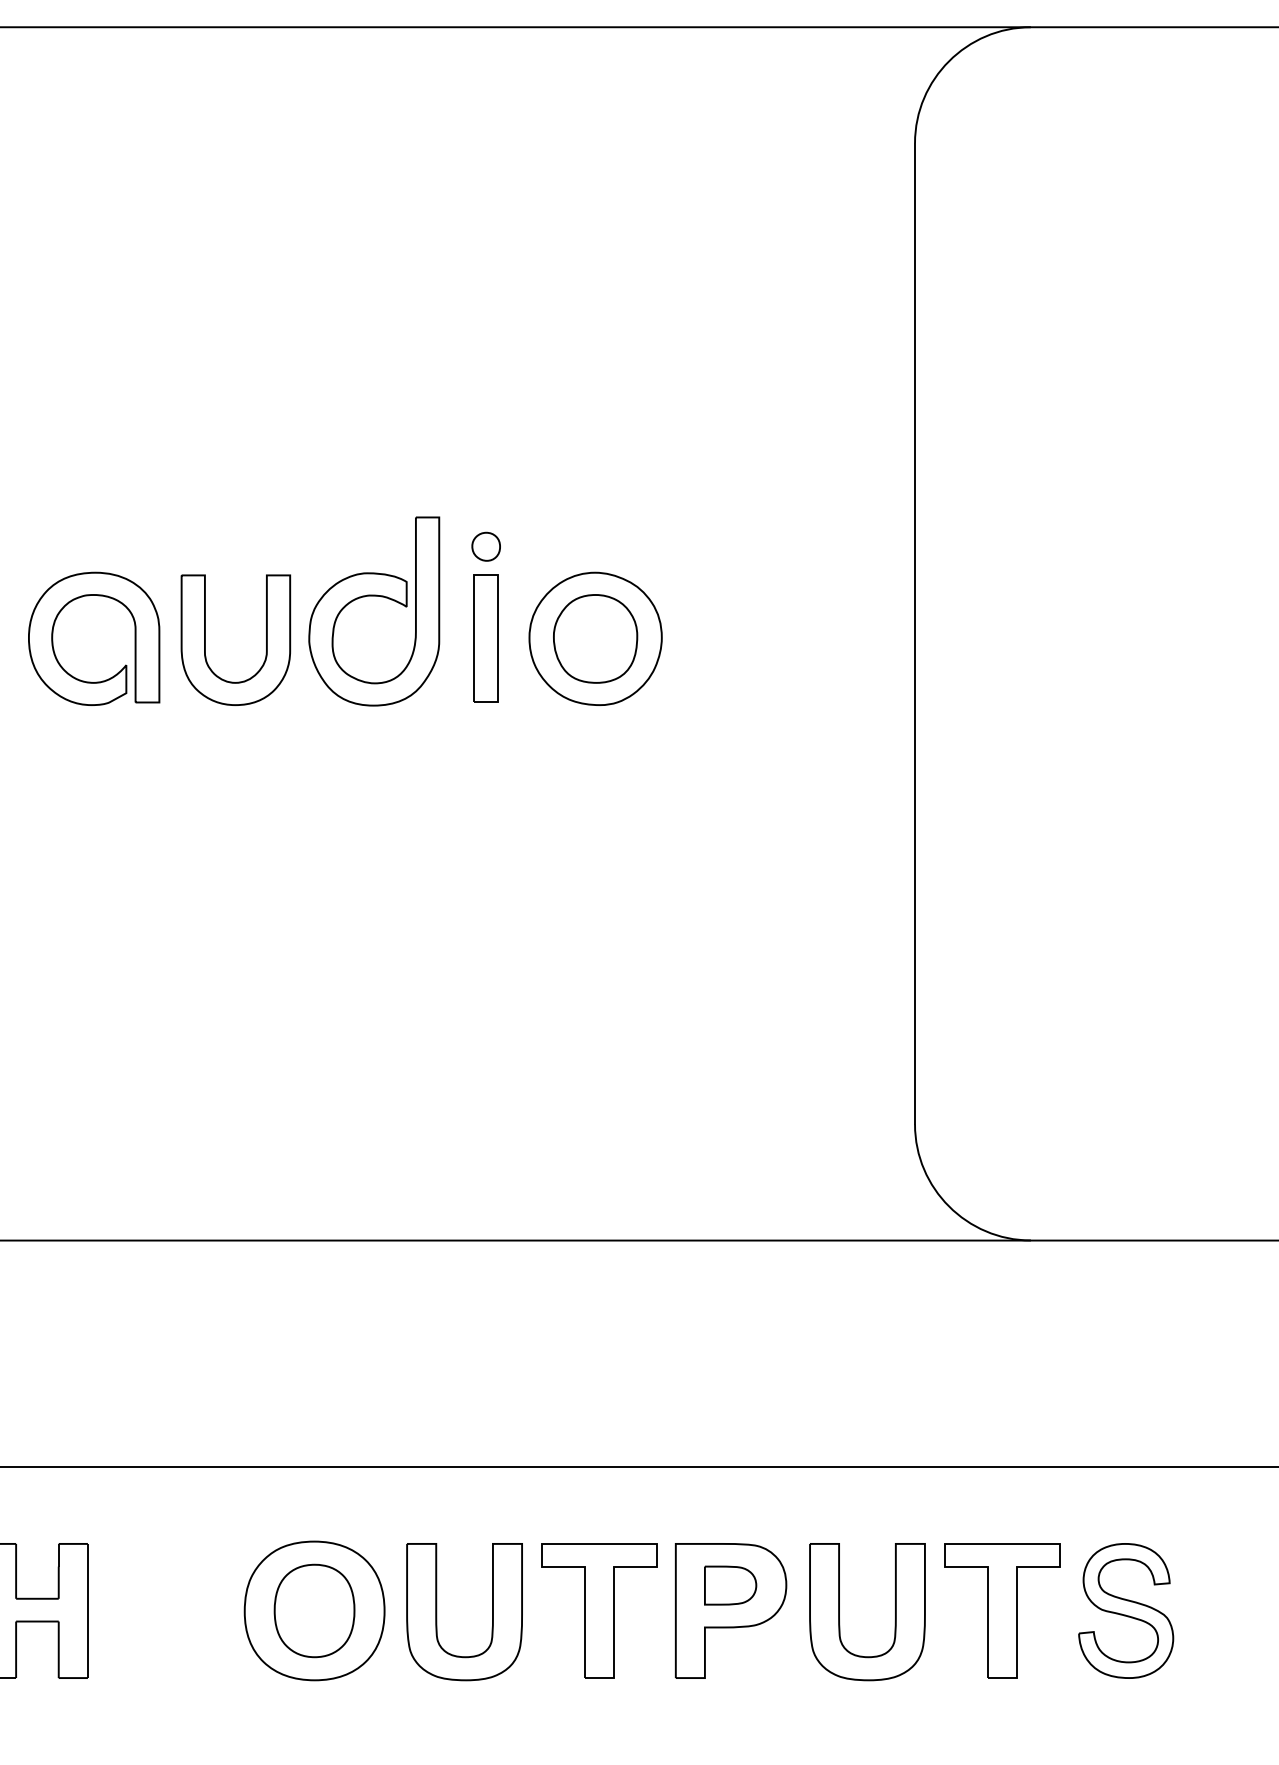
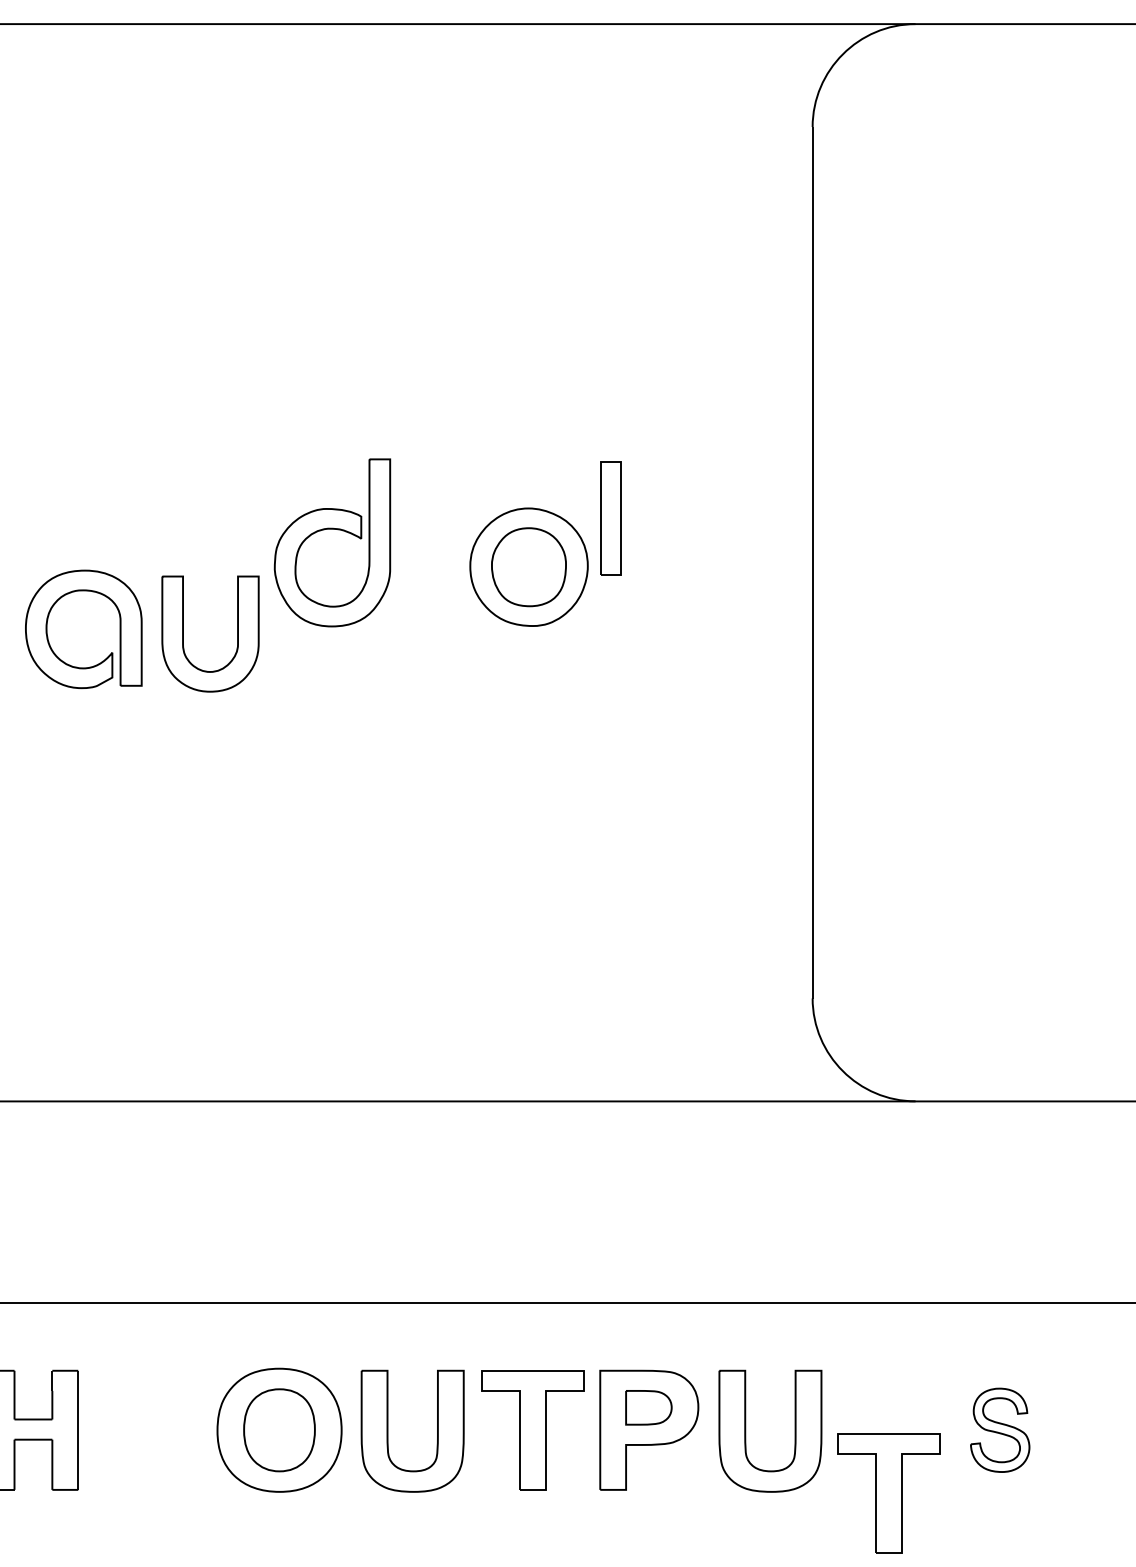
part: (485, 546) -> (431, 485), removed
part: (134, 638) -> (119, 629), moved
part: (485, 638) -> (610, 518), moved
part: (205, 639) -> (183, 633), moved
part: (1002, 1610) -> (888, 1492), moved
part: (1126, 1610) -> (1000, 1429), size x0.7

